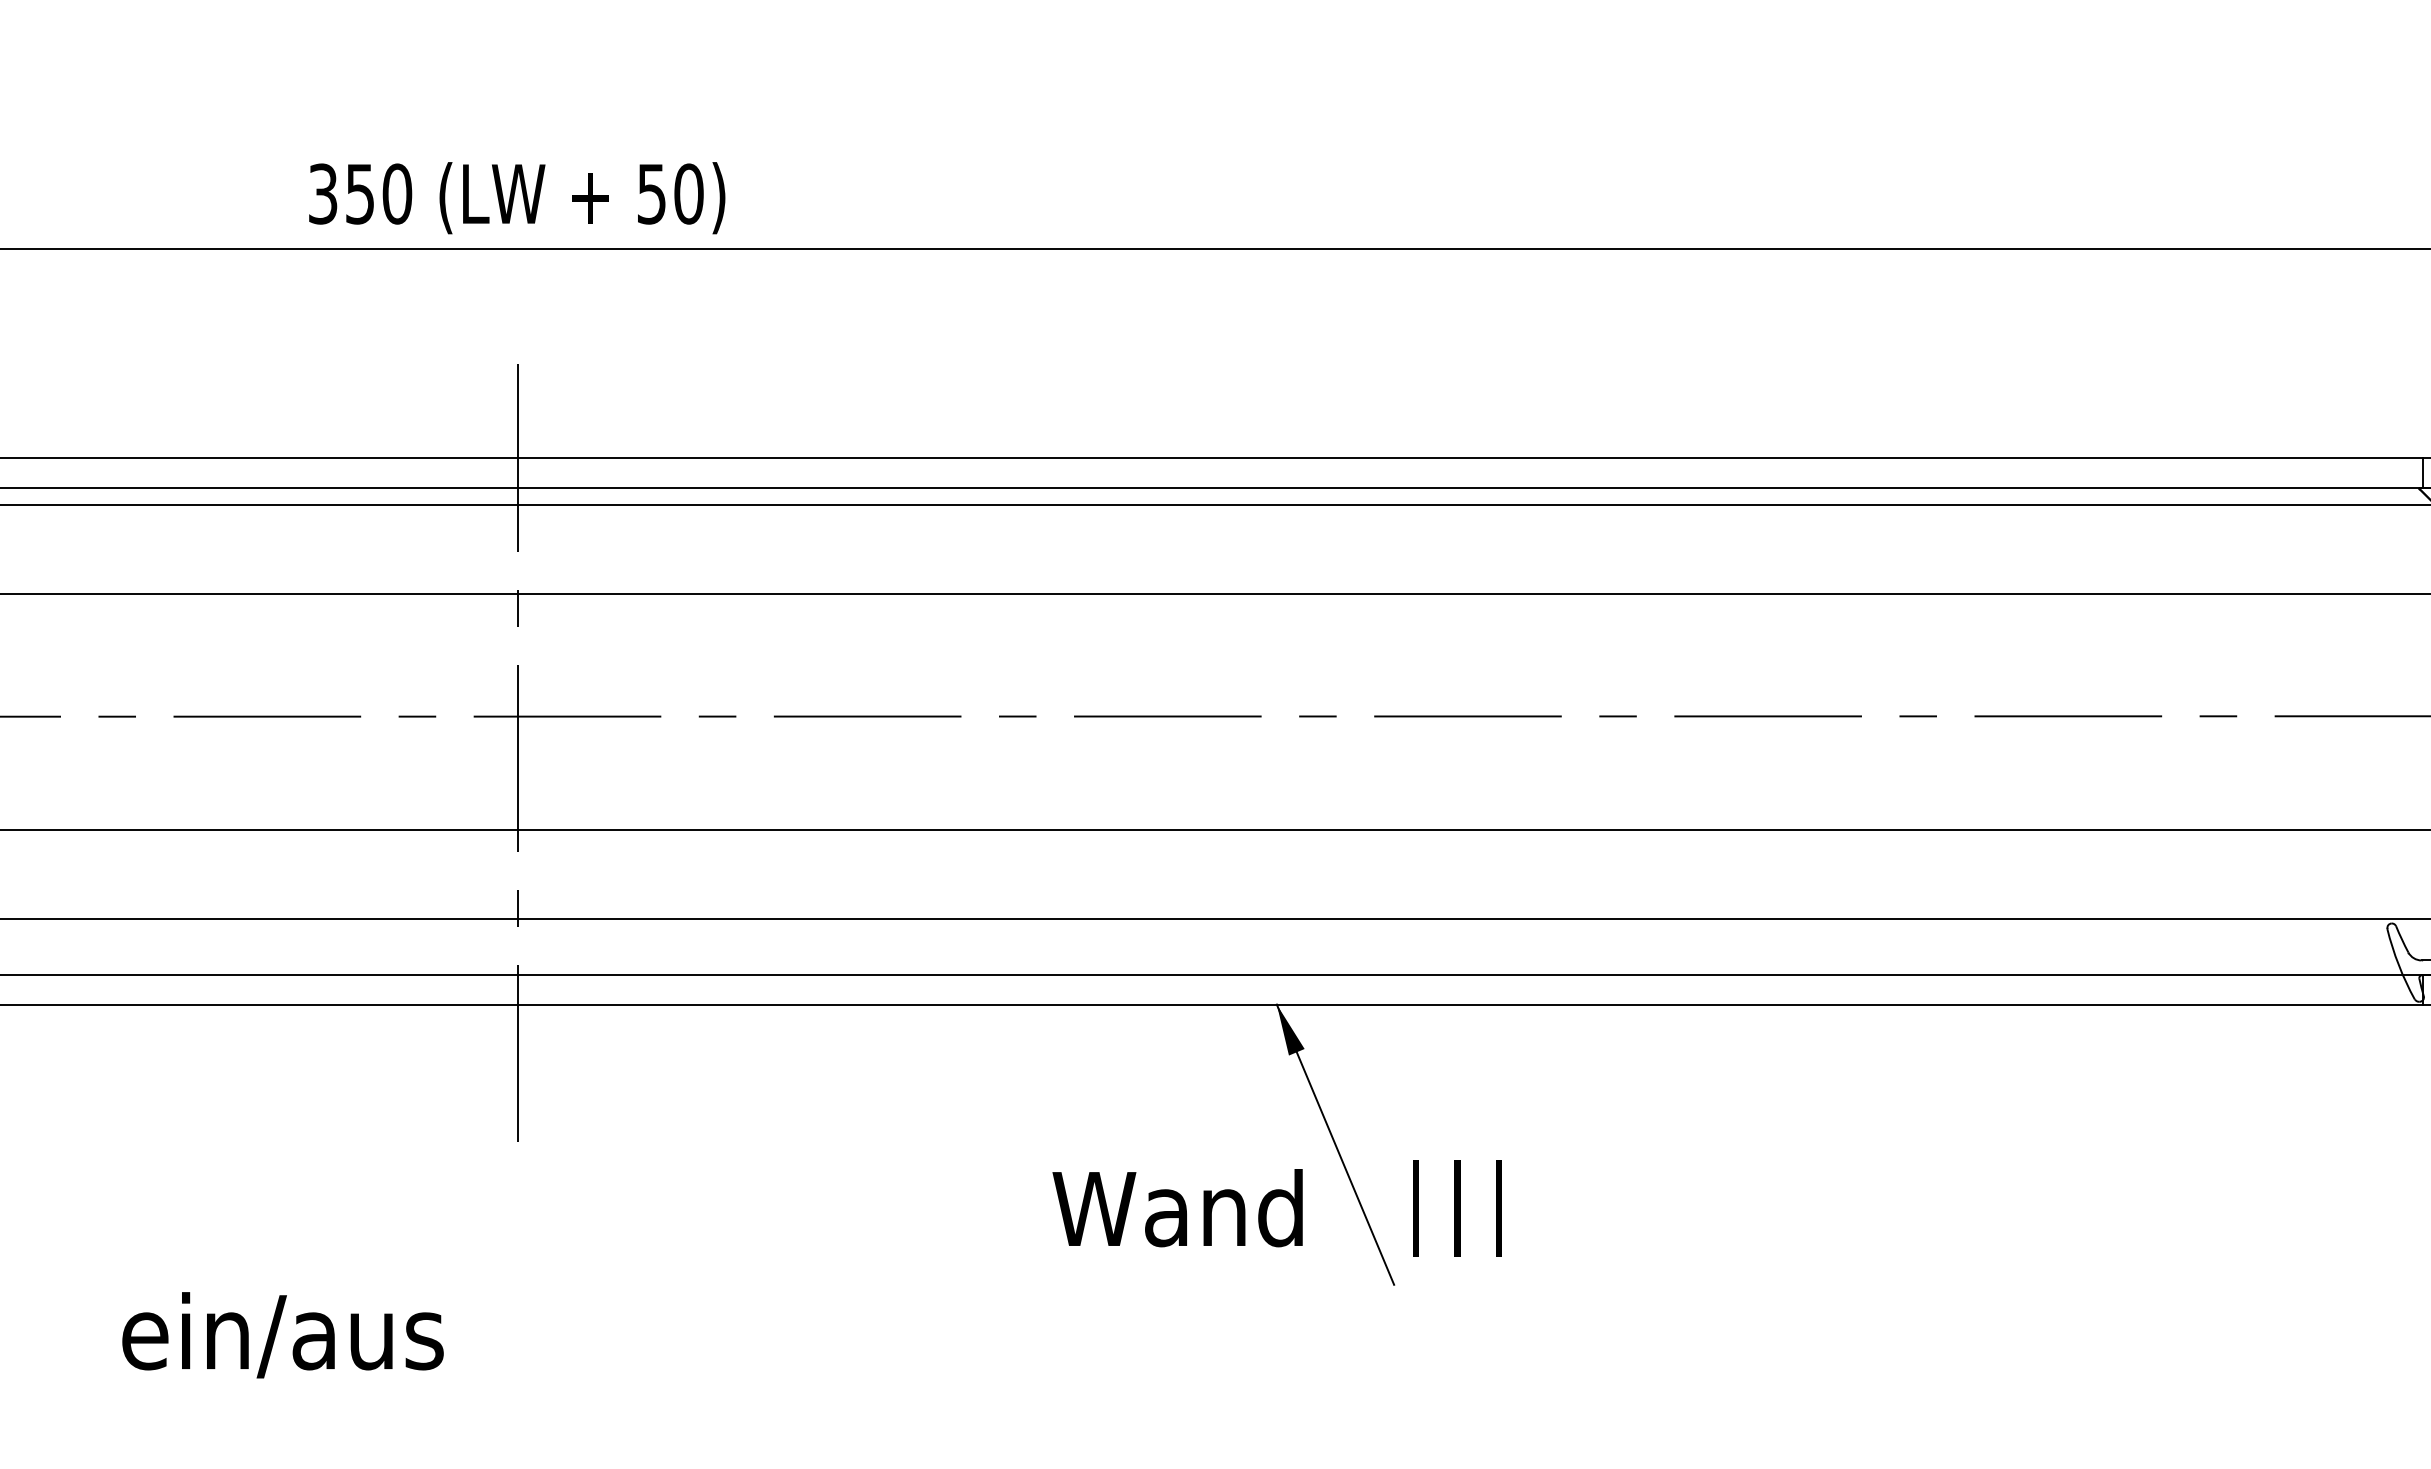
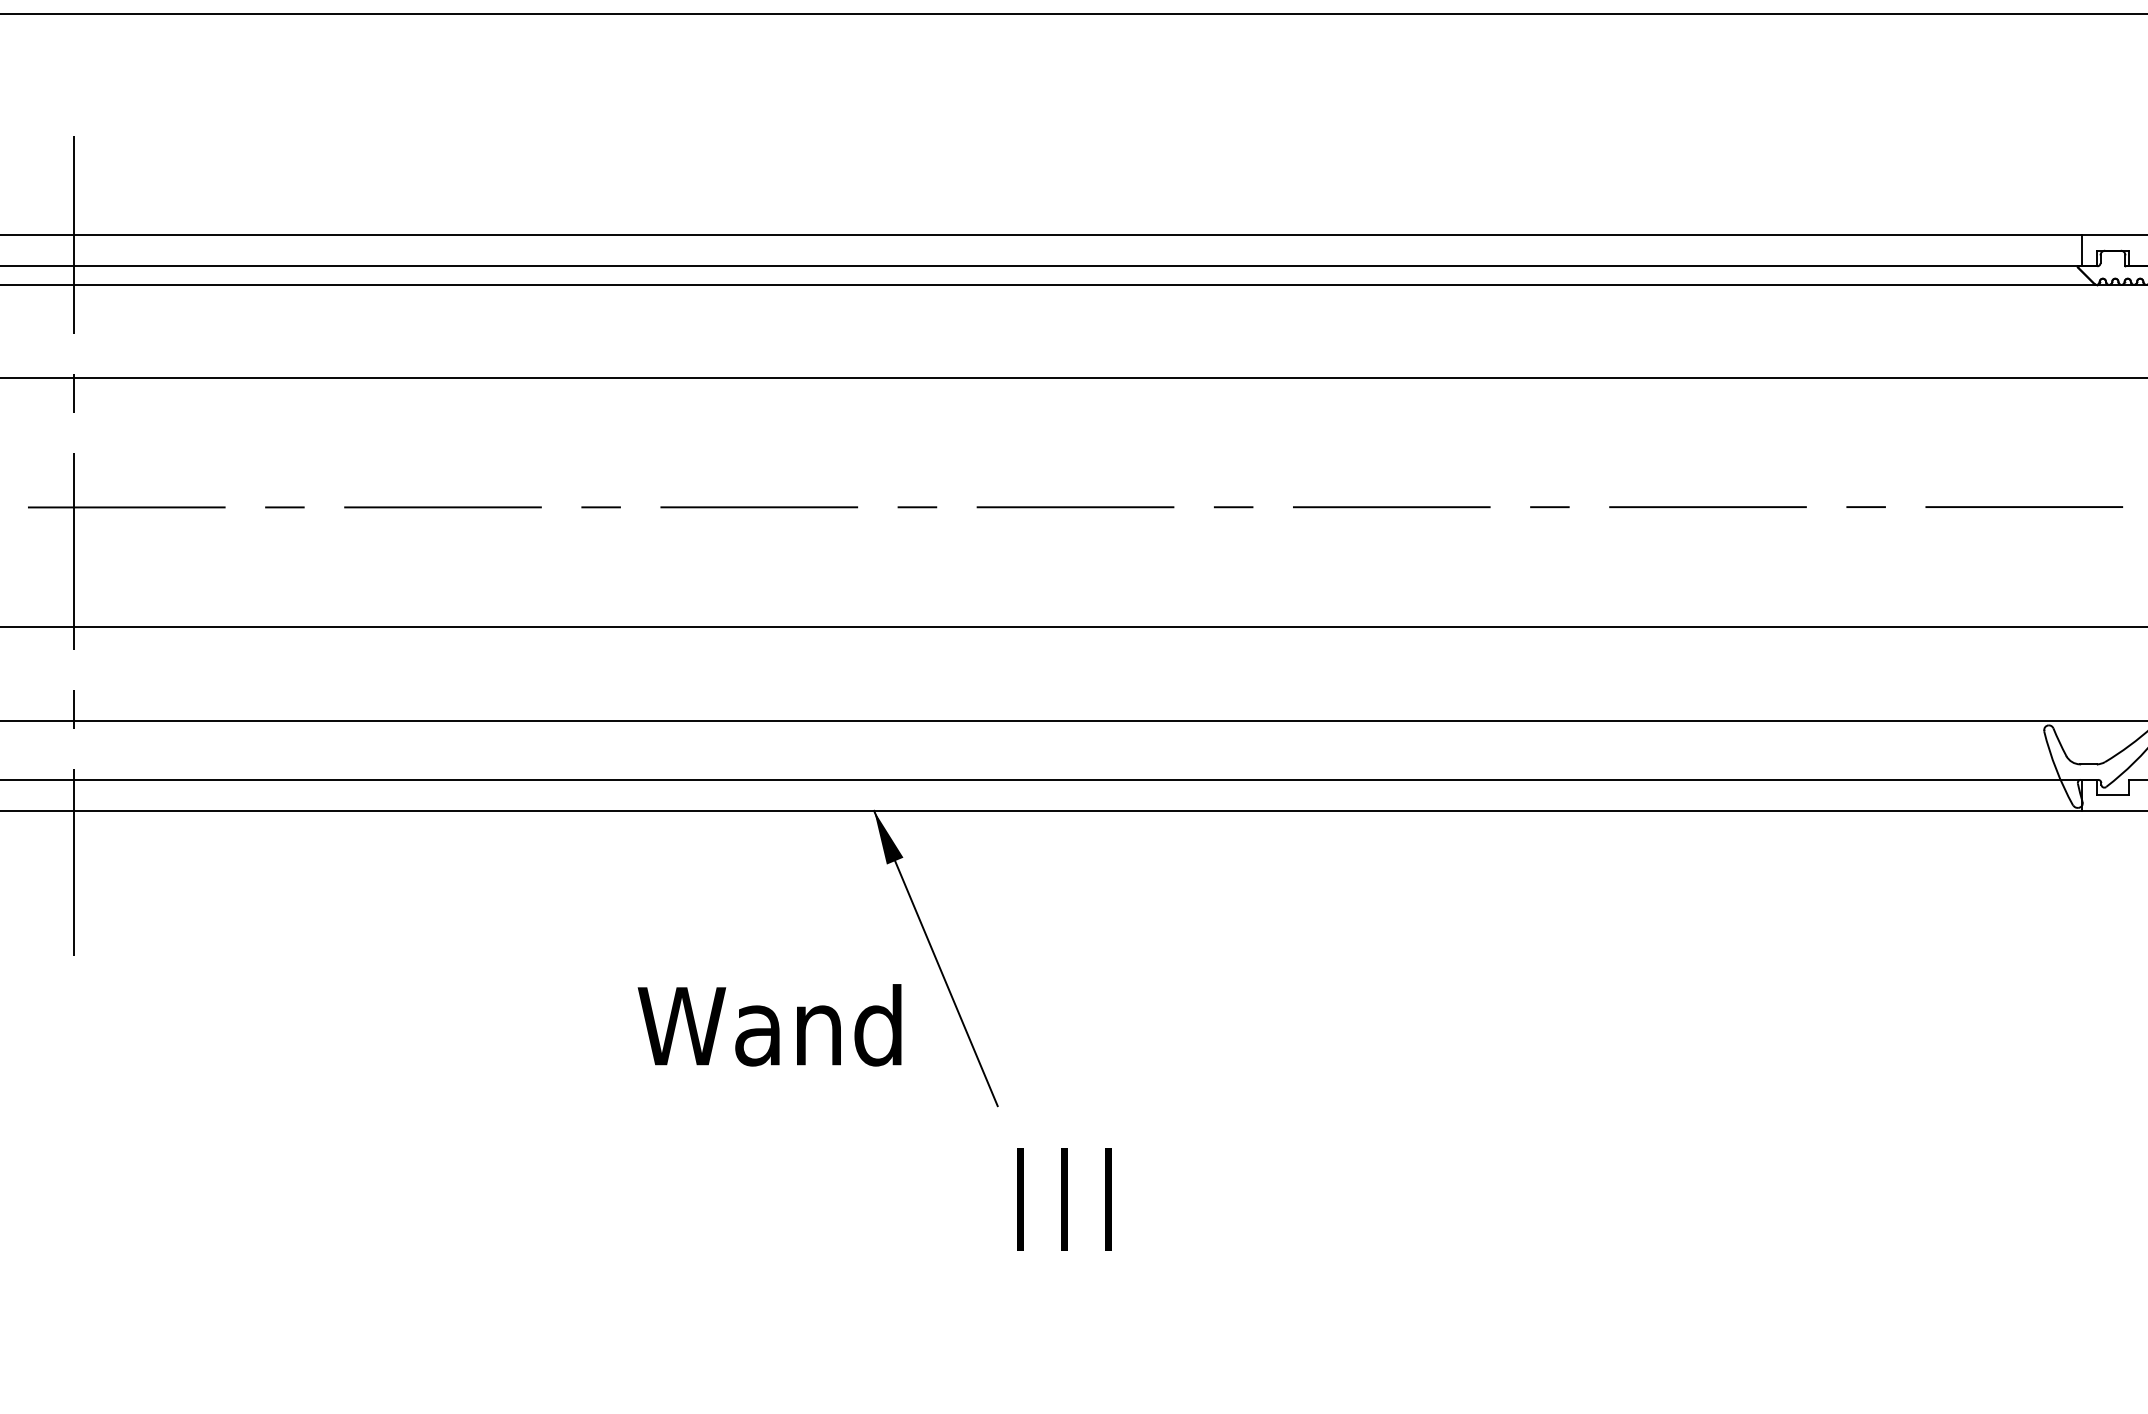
text: (1457, 1208) -> (1064, 1199), moved

